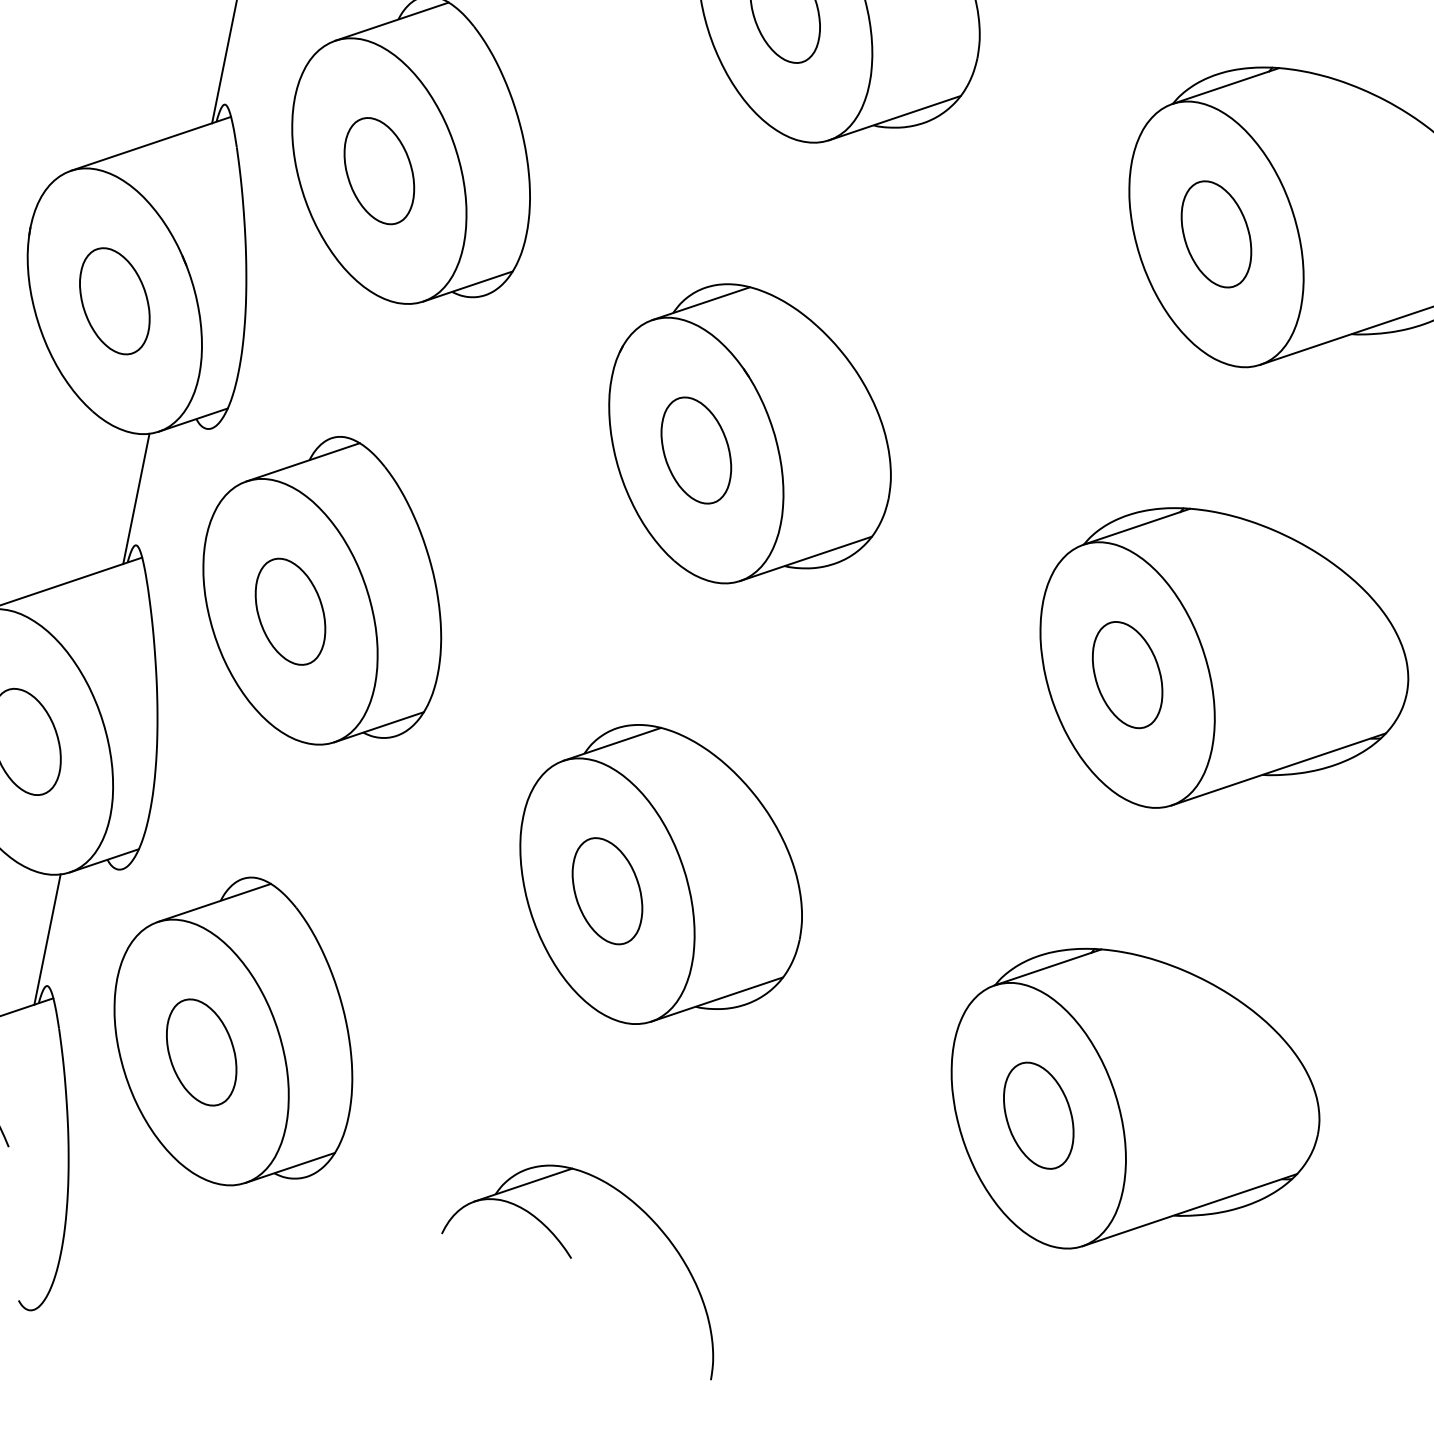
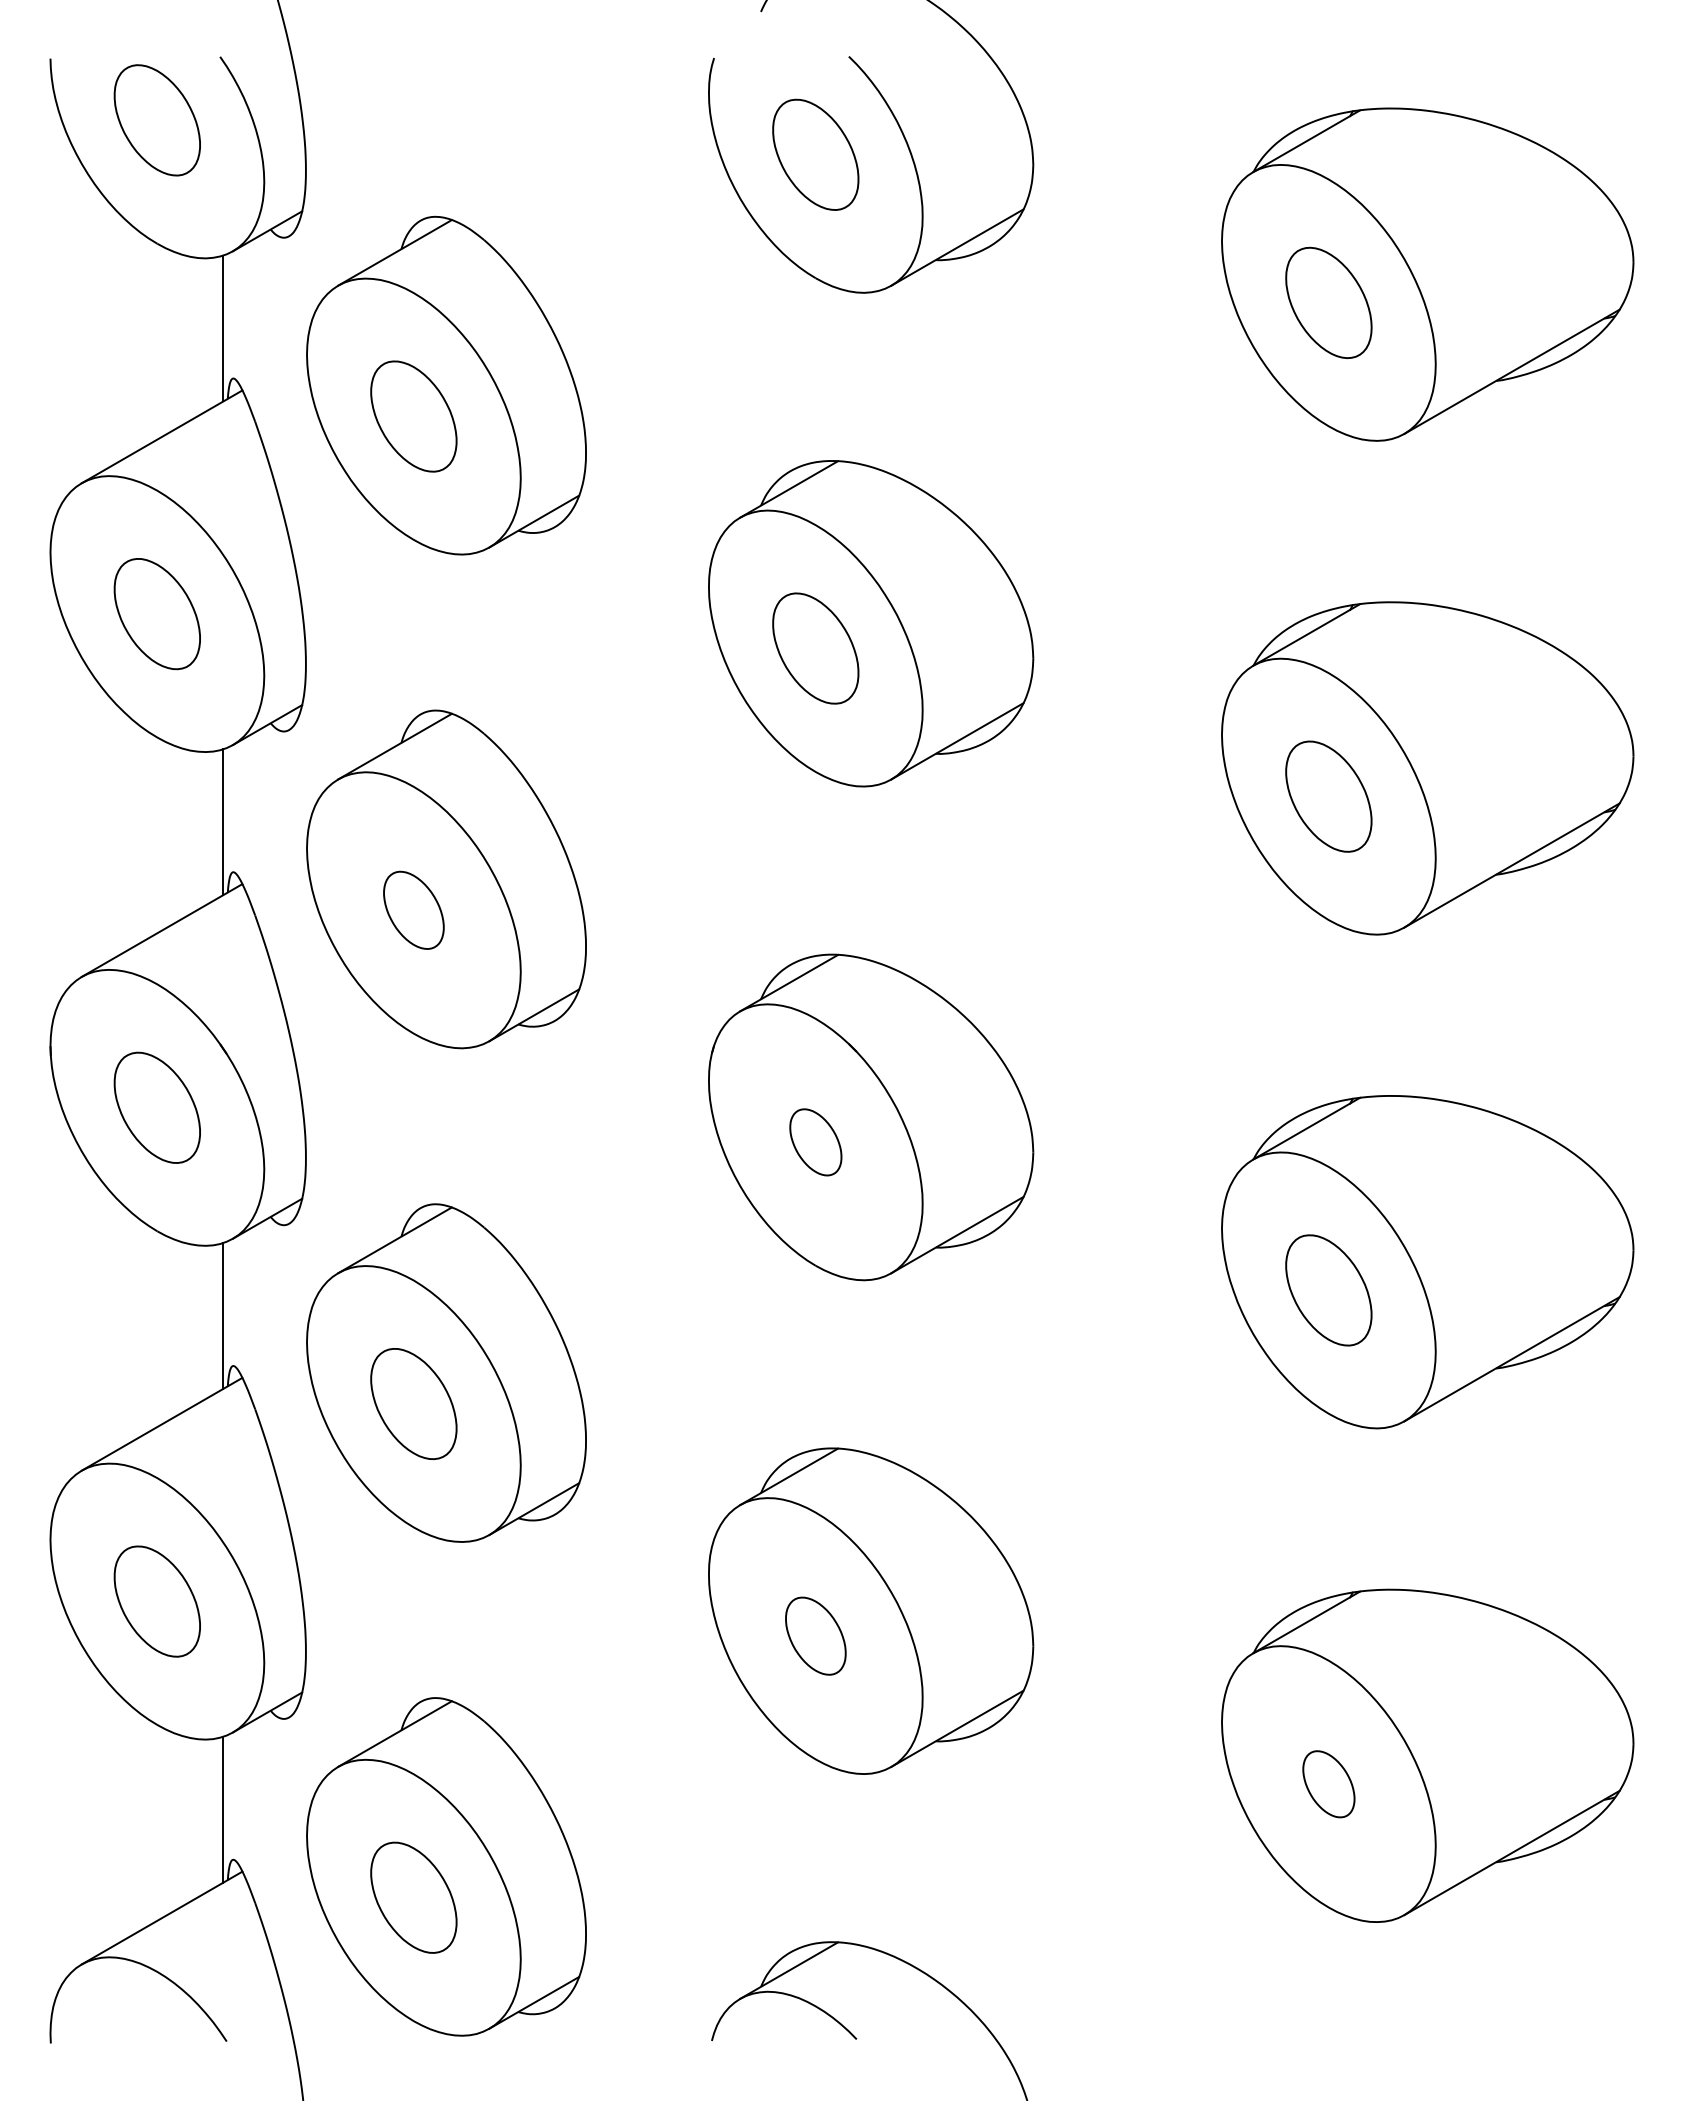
part: (379, 171) -> (413, 910), size x0.7
part: (696, 450) -> (815, 1142), size x0.6
part: (607, 891) -> (815, 1636), size x0.7
part: (1038, 1115) -> (1328, 1784), size x0.6

